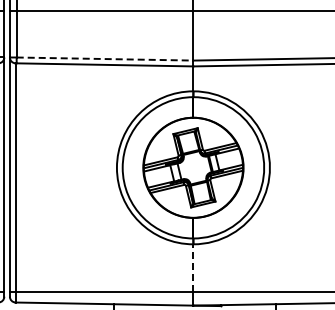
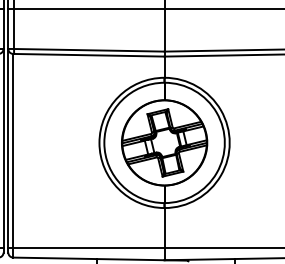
line: (105, 59) -> (89, 50), dashed -> solid
line: (193, 268) -> (164, 228), dashed -> solid

